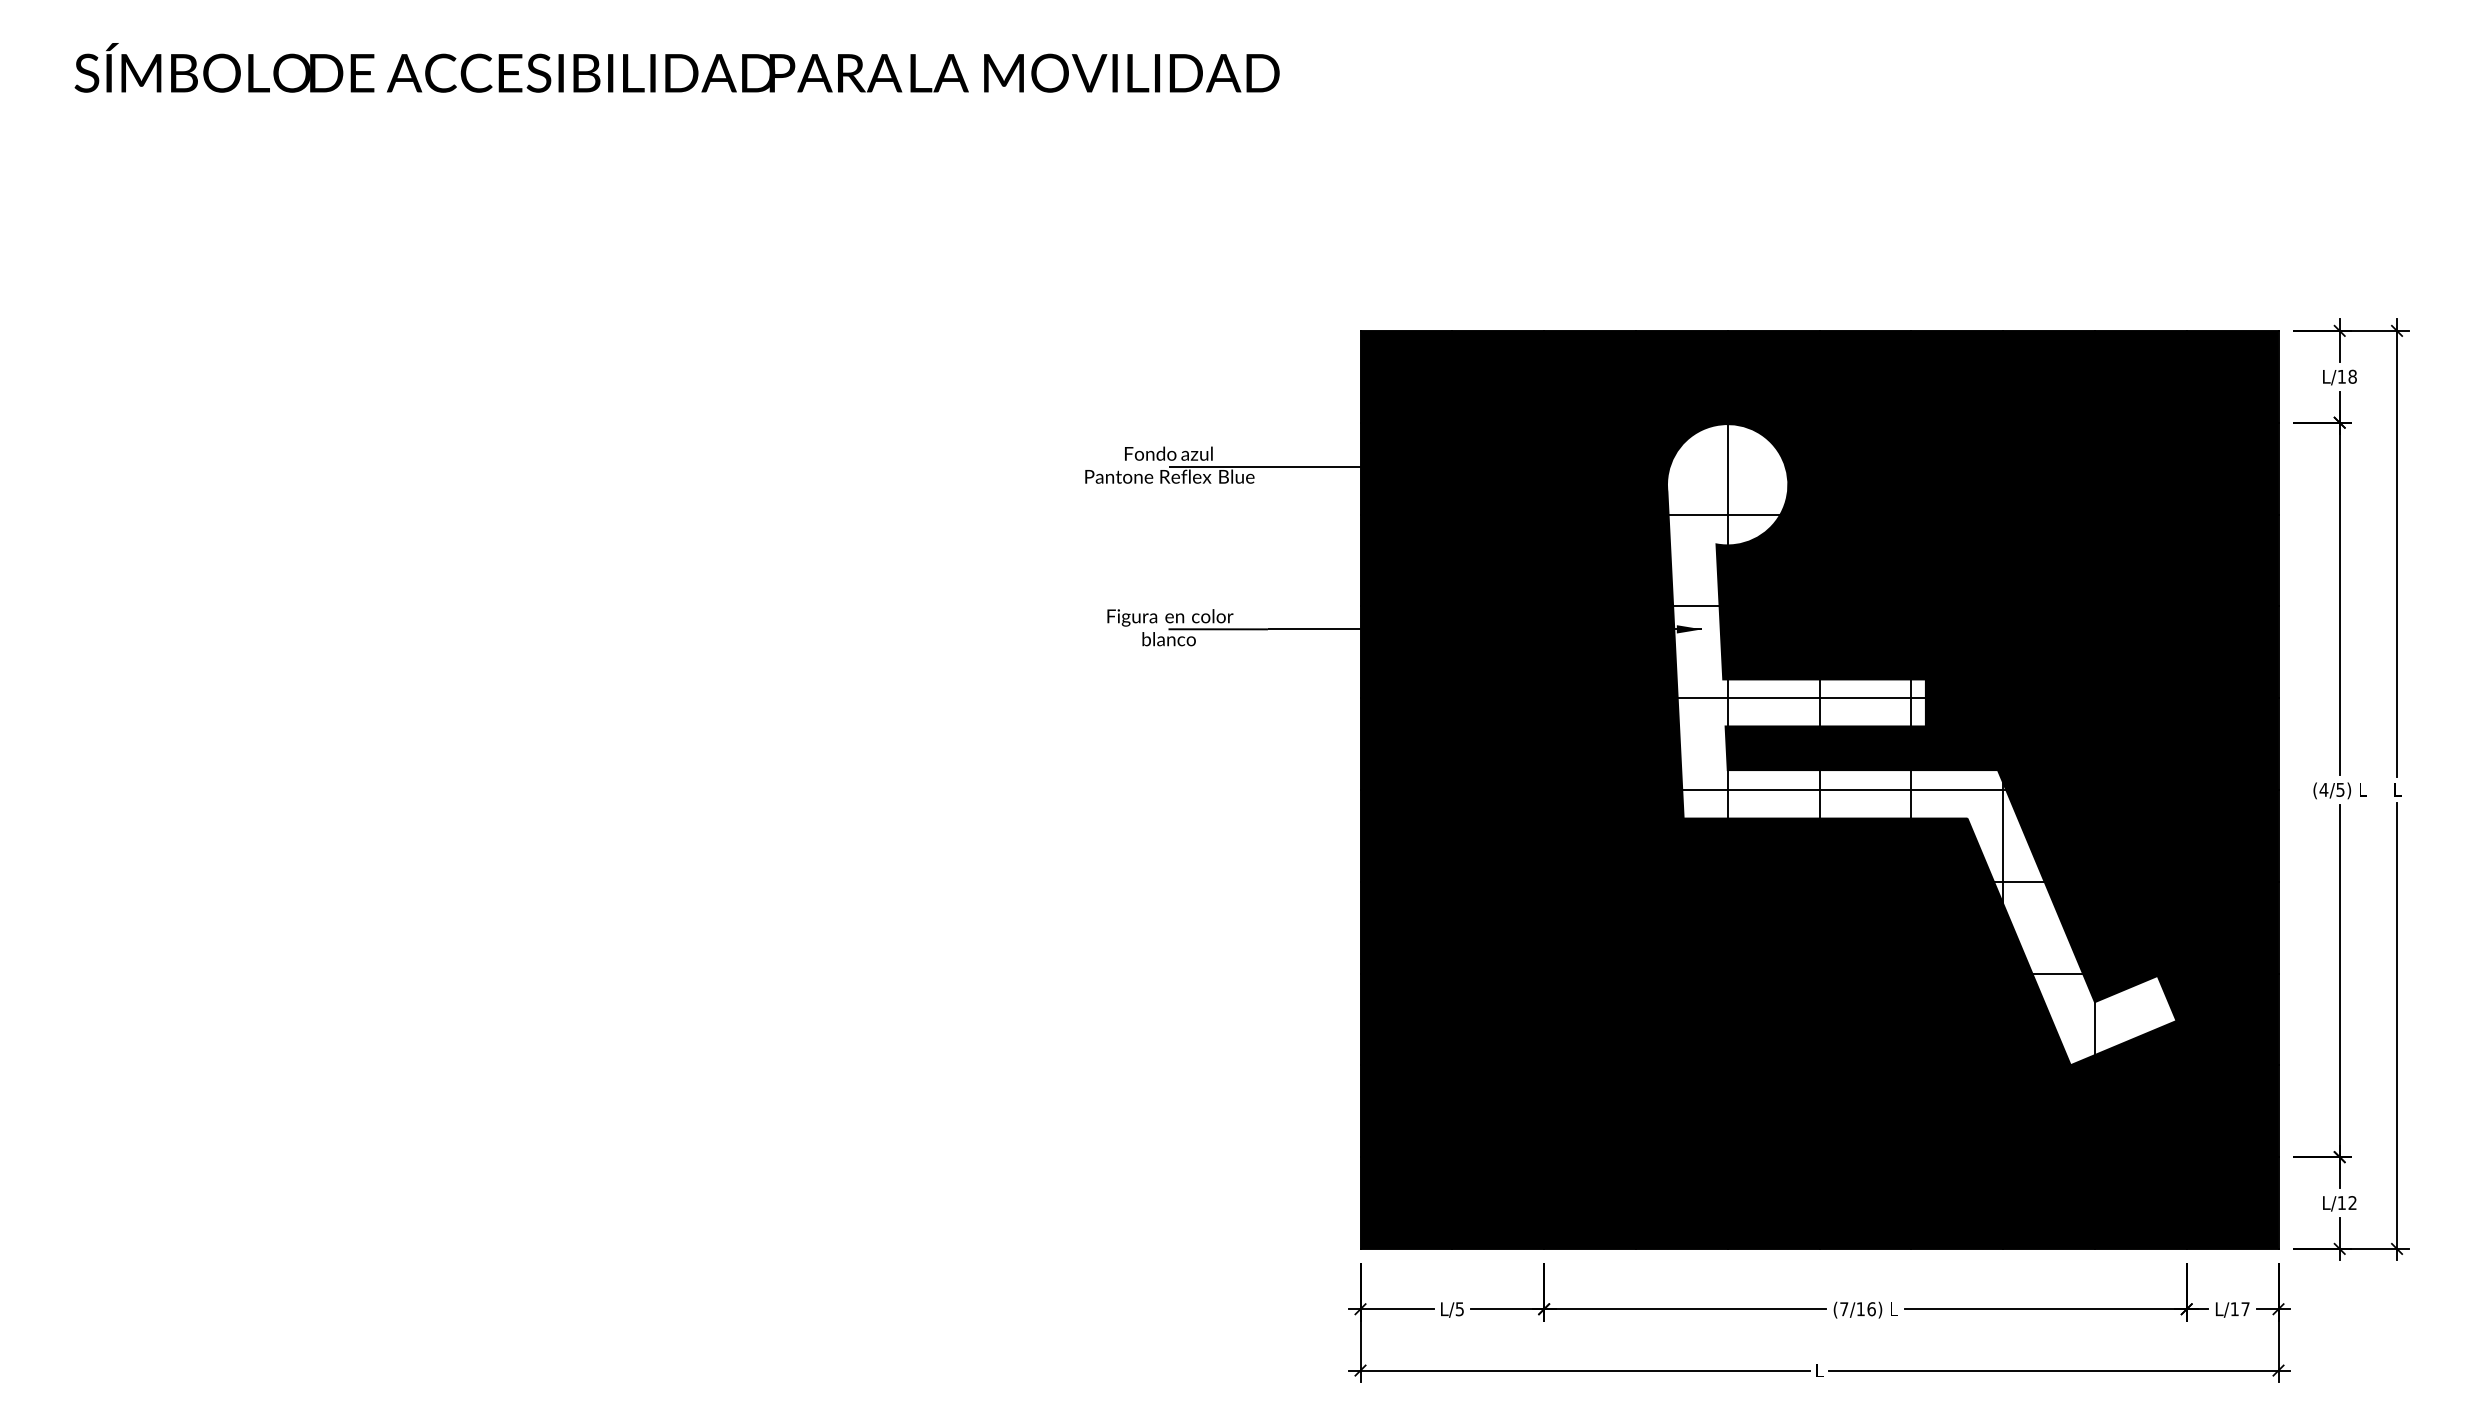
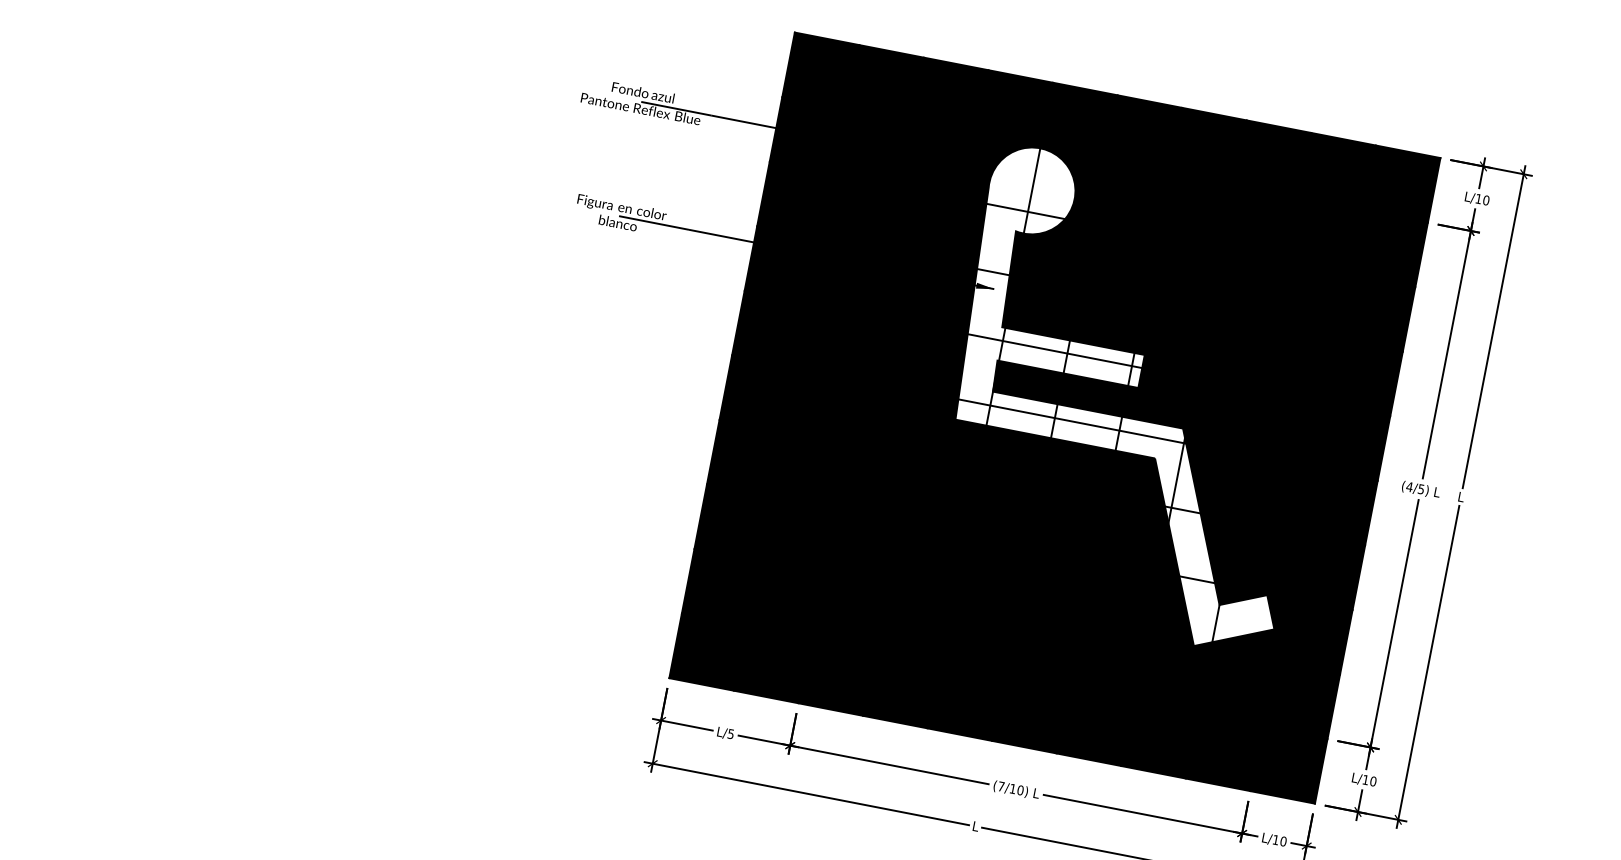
text: (2352, 376) -> (1486, 200), L/18 -> L/10
text: (2352, 1203) -> (1373, 781), L/12 -> L/10
text: (1871, 1308) -> (1020, 789), (7/16) -> (7/10)
text: (2245, 1309) -> (1283, 841), L/17 -> L/10

